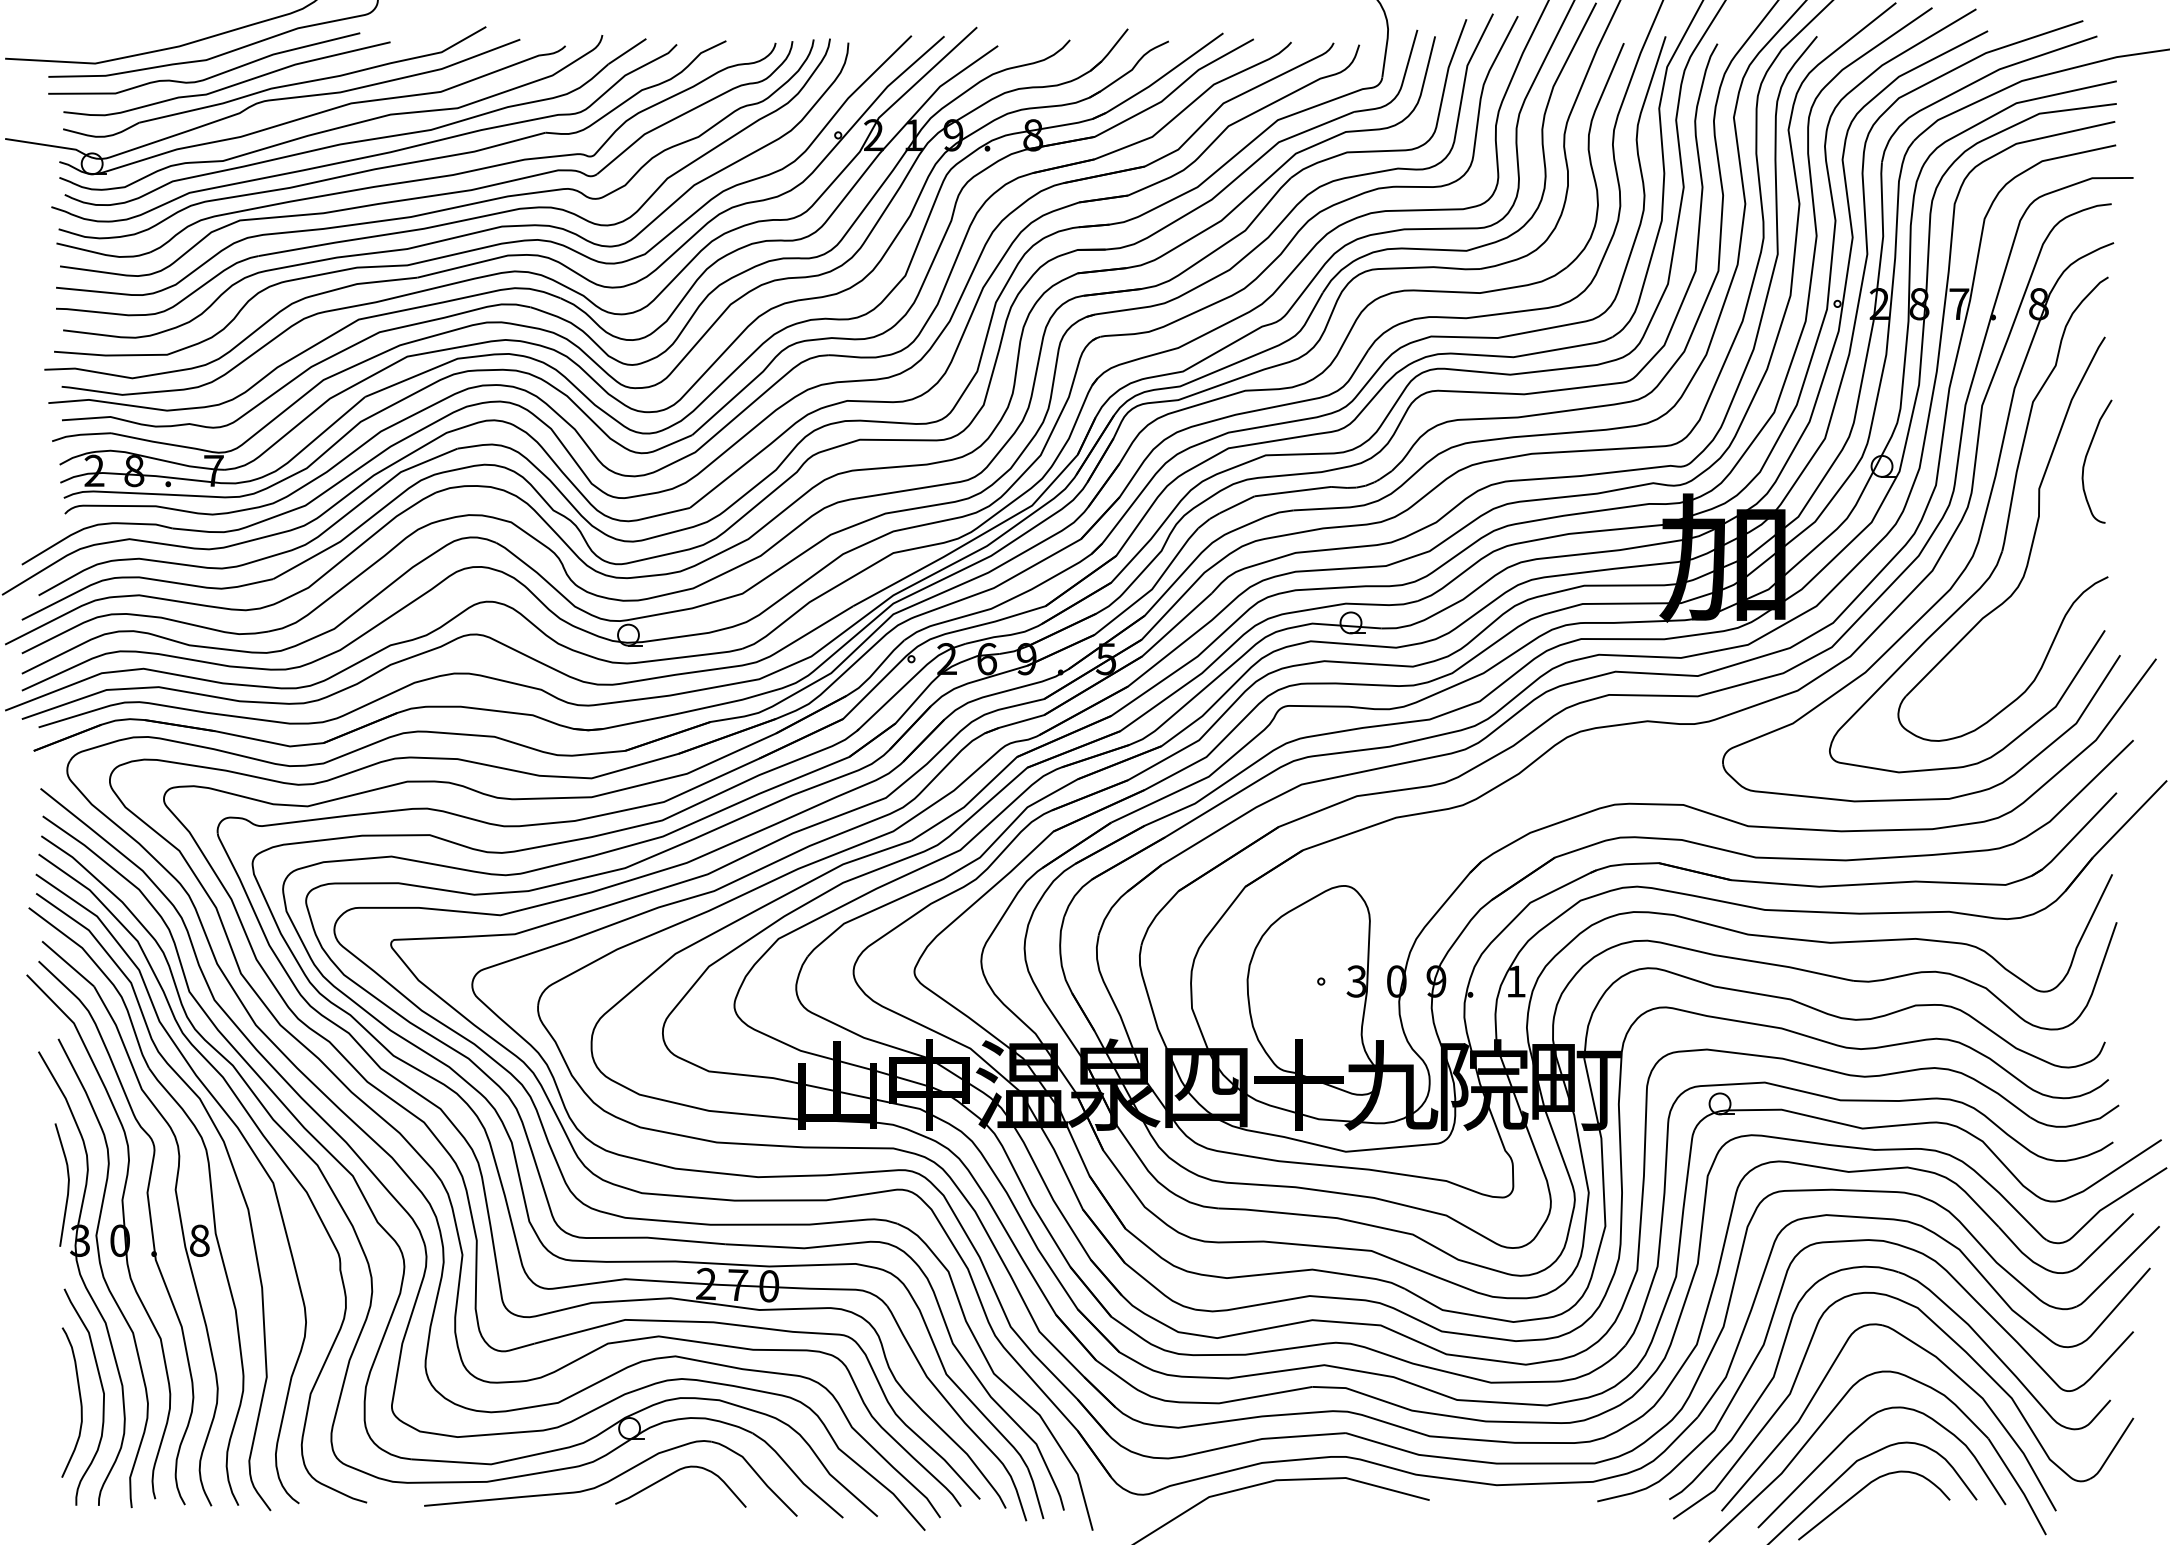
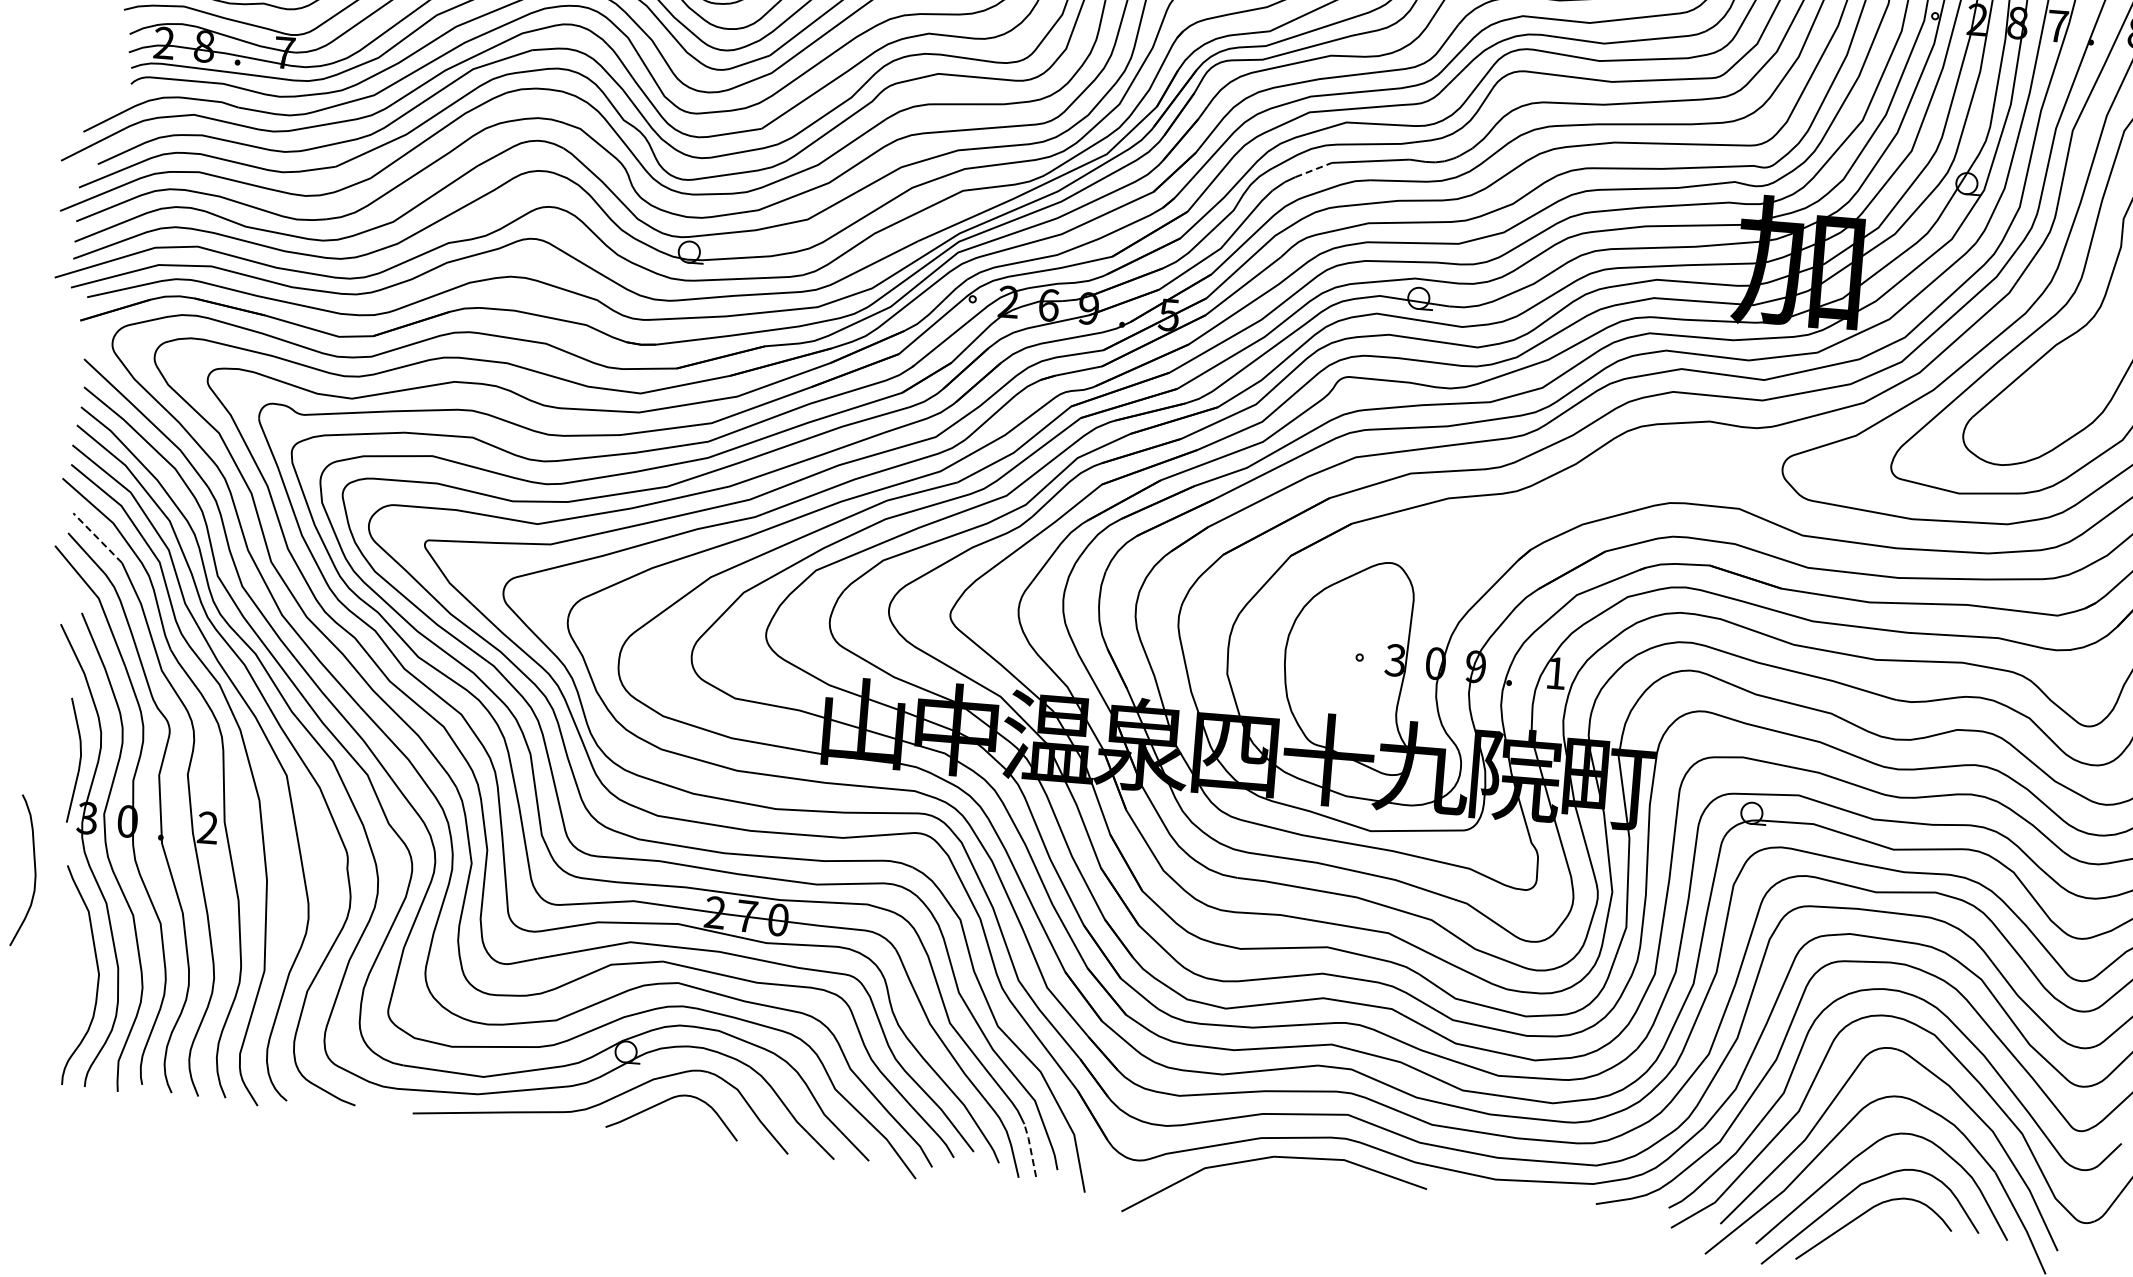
line: (1237, 504) -> (1313, 169), solid -> dashed
line: (67, 963) -> (97, 537), solid -> dashed
text: (199, 1240) -> (207, 827), 8 -> 2
curve: (79, 1399) -> (33, 868), moved
line: (1035, 1492) -> (1030, 1149), solid -> dashed

